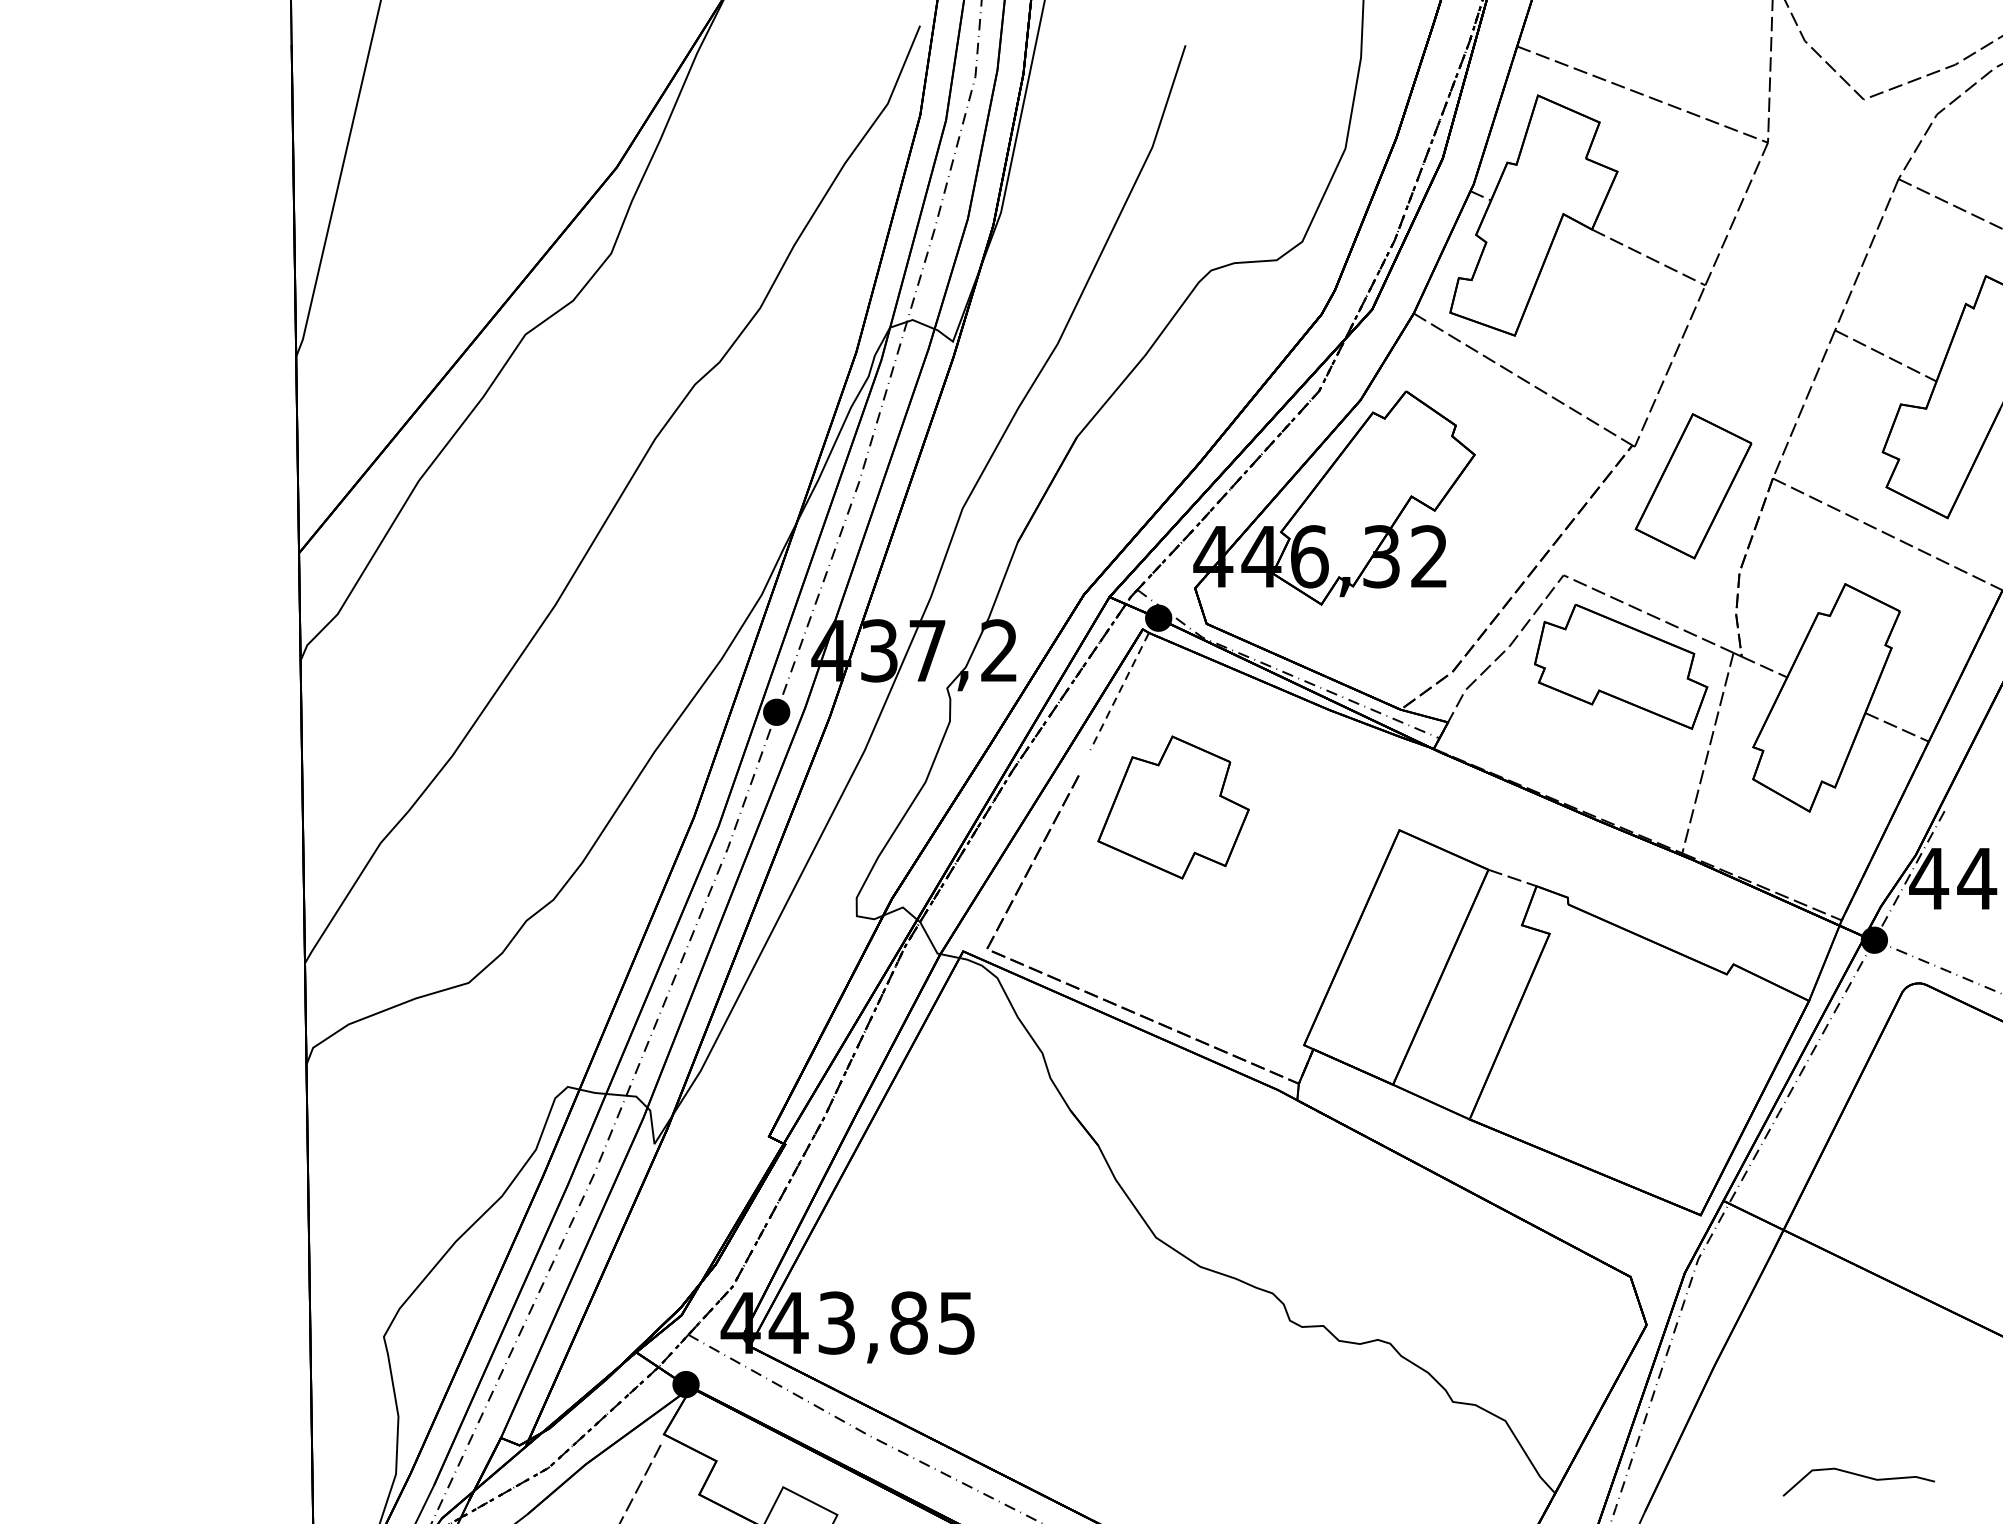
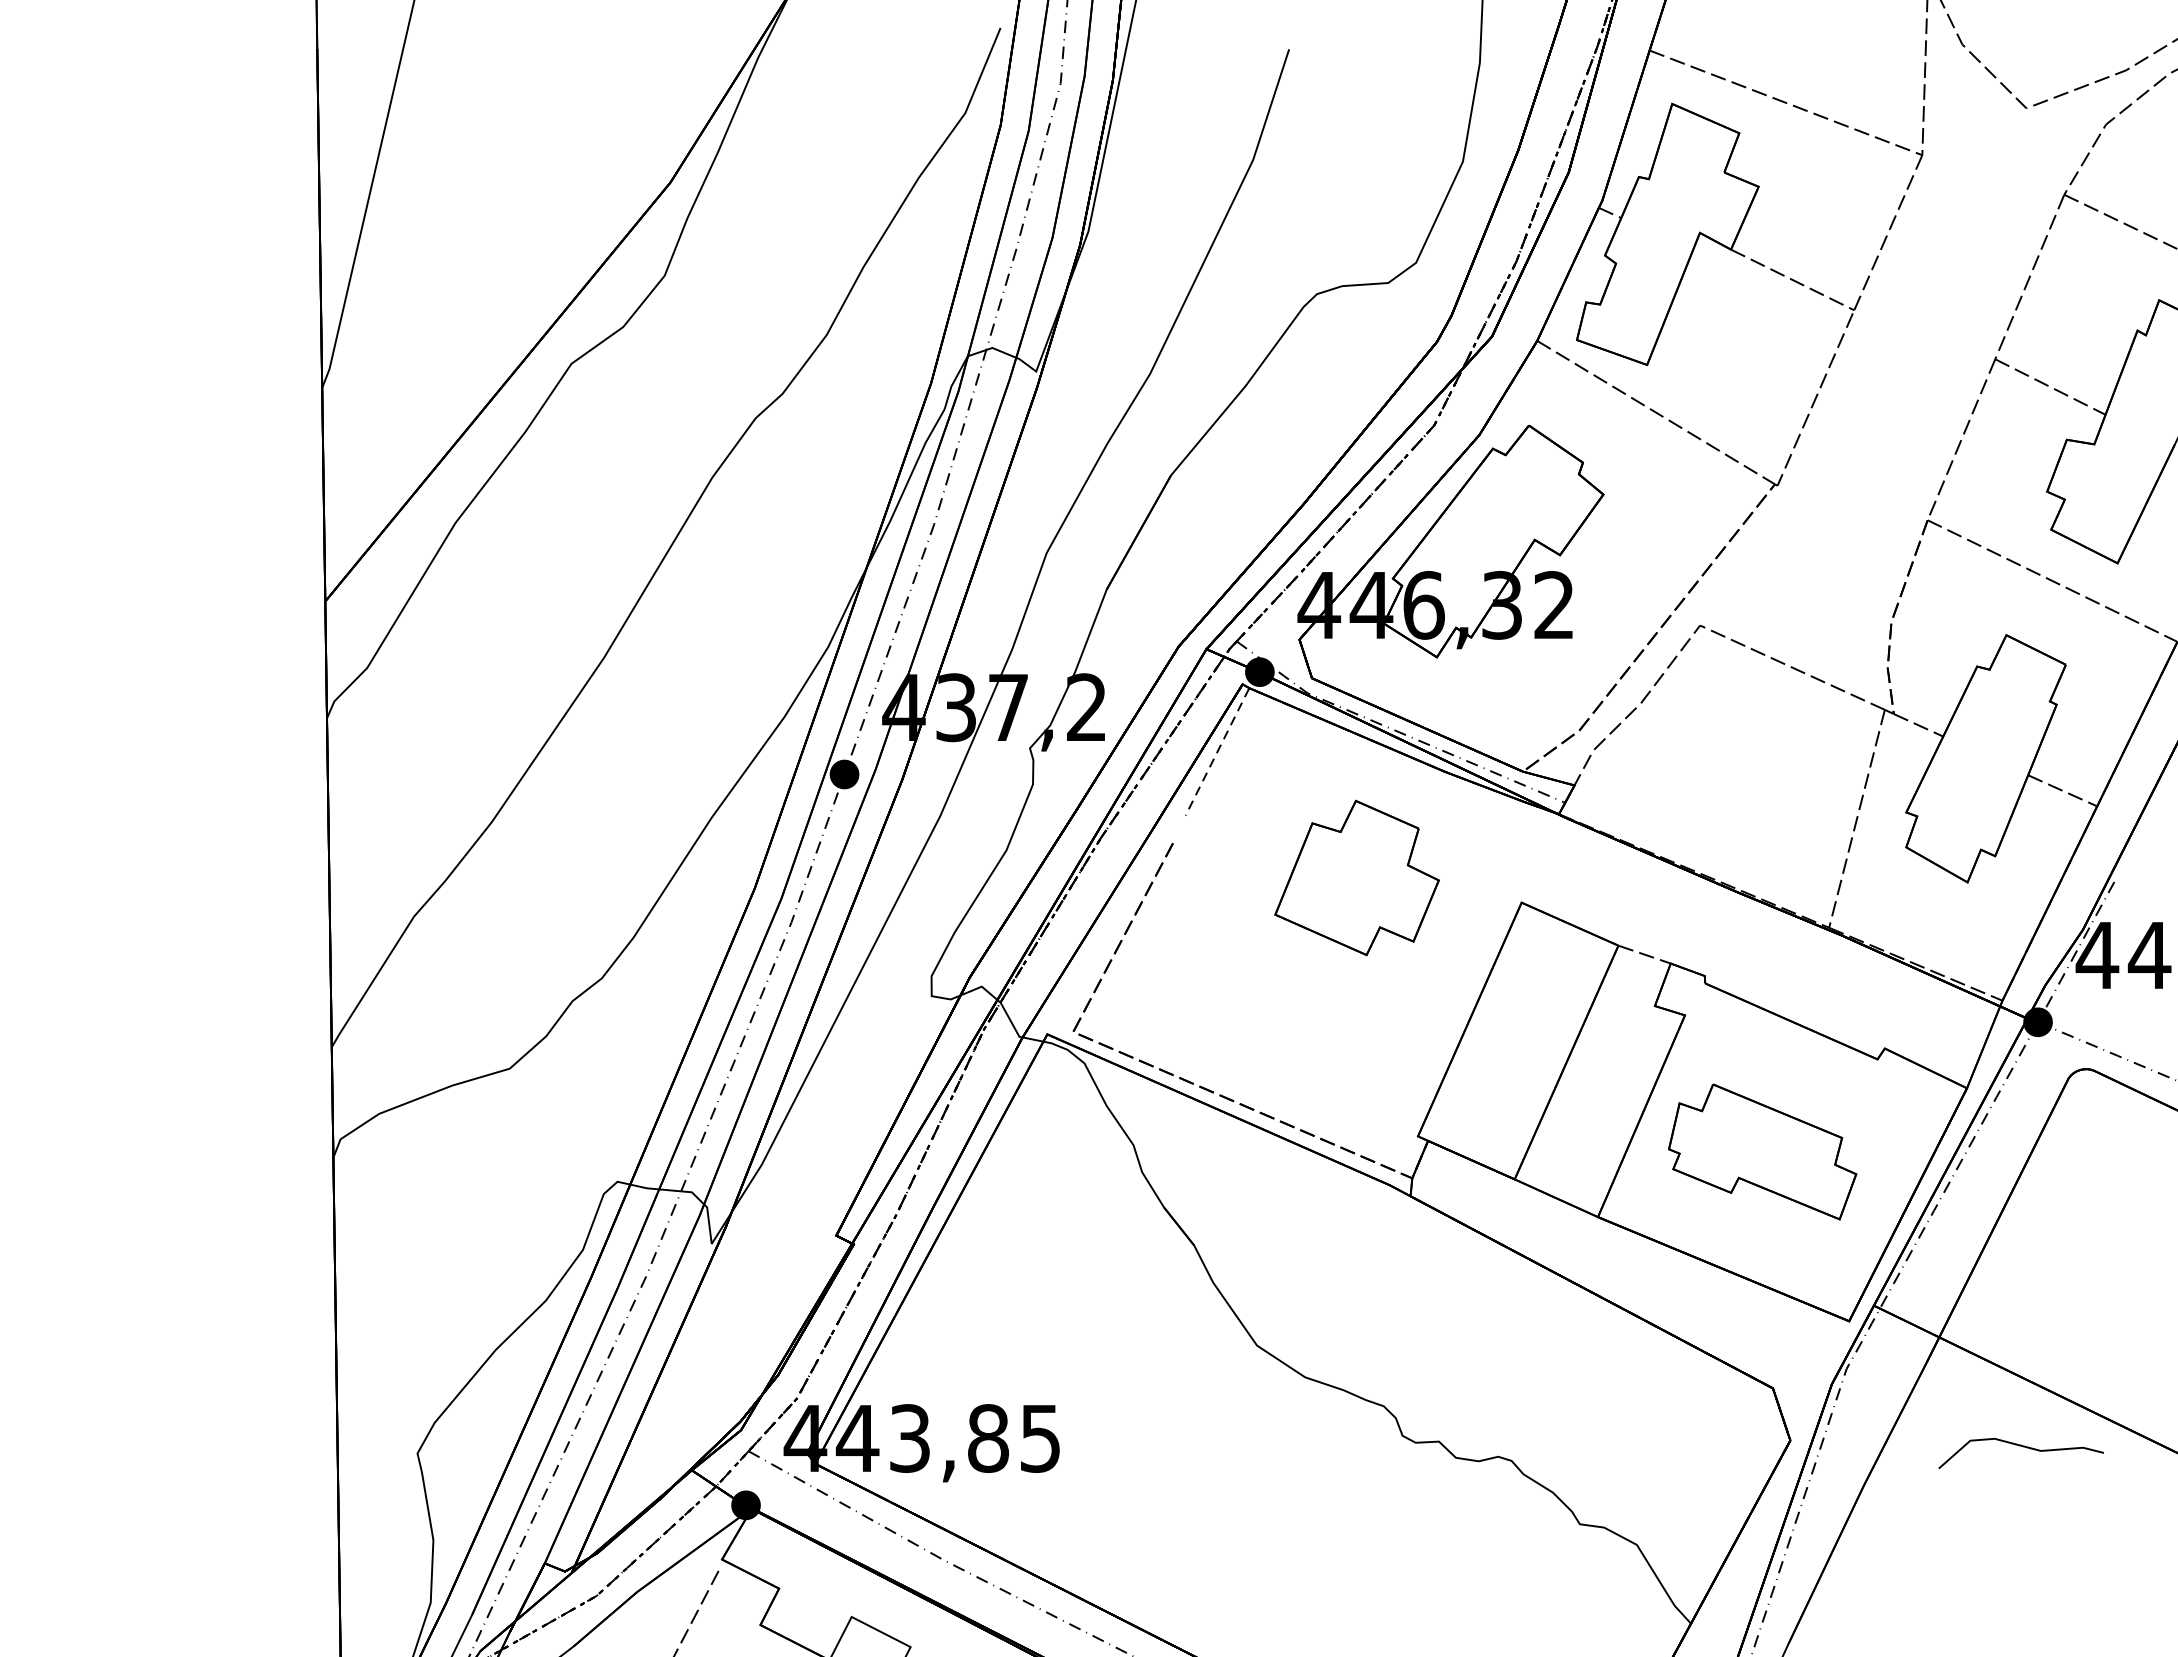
part: (1693, 486) -> (1841, 528), removed
part: (1620, 666) -> (1762, 1151), moved
part: (1173, 807) -> (1356, 877), moved
curve: (1861, 1476) -> (2023, 1447), moved

